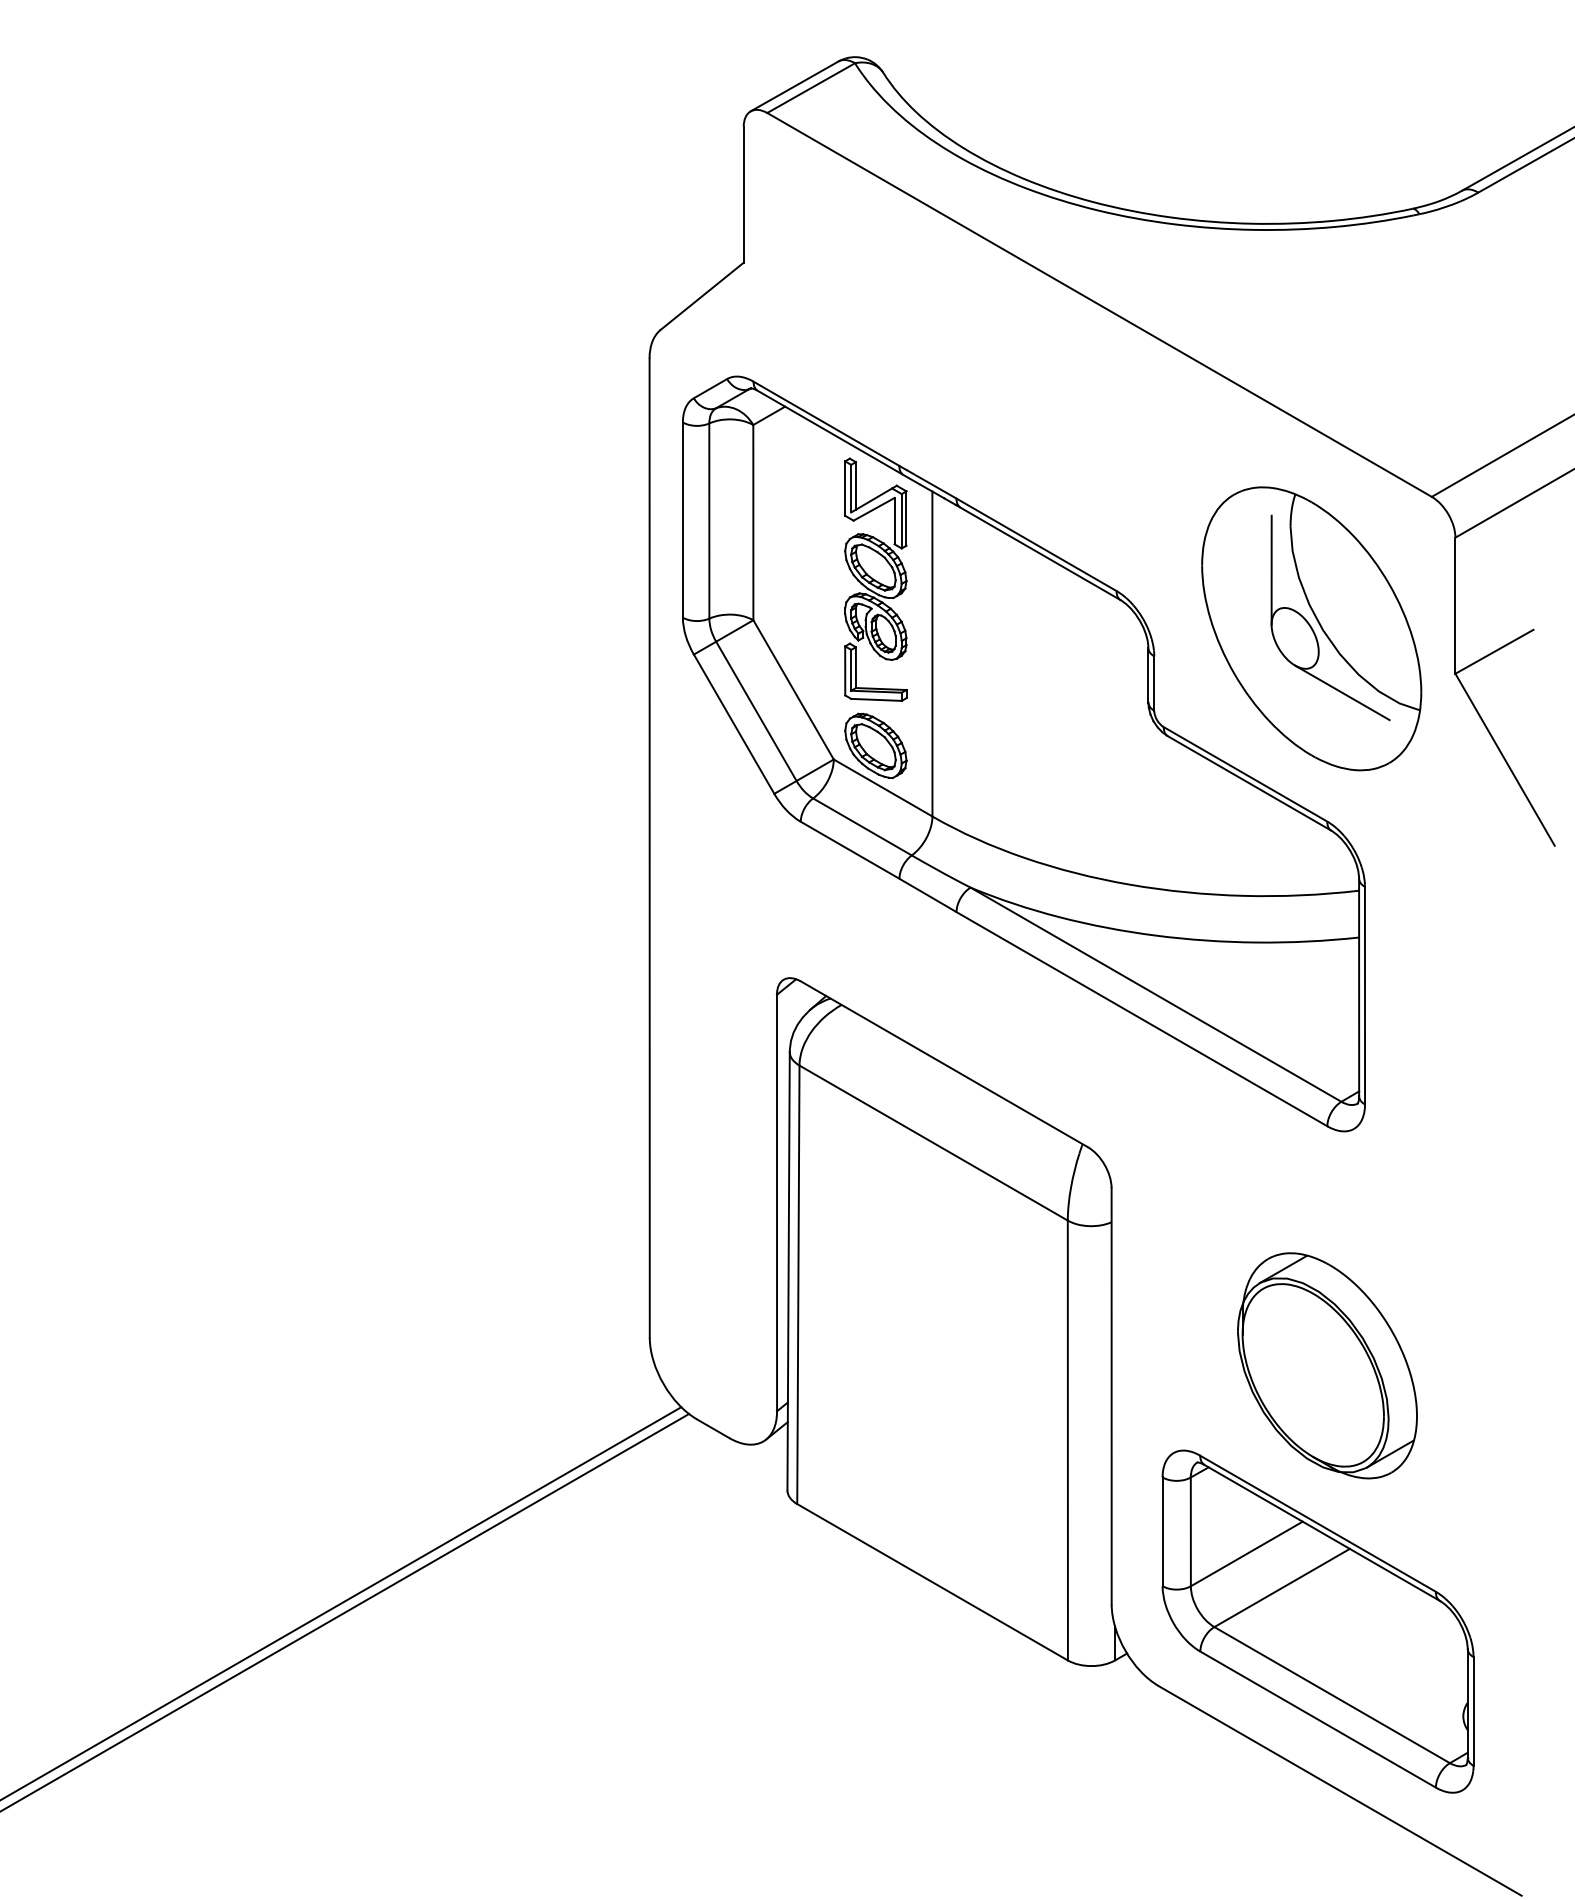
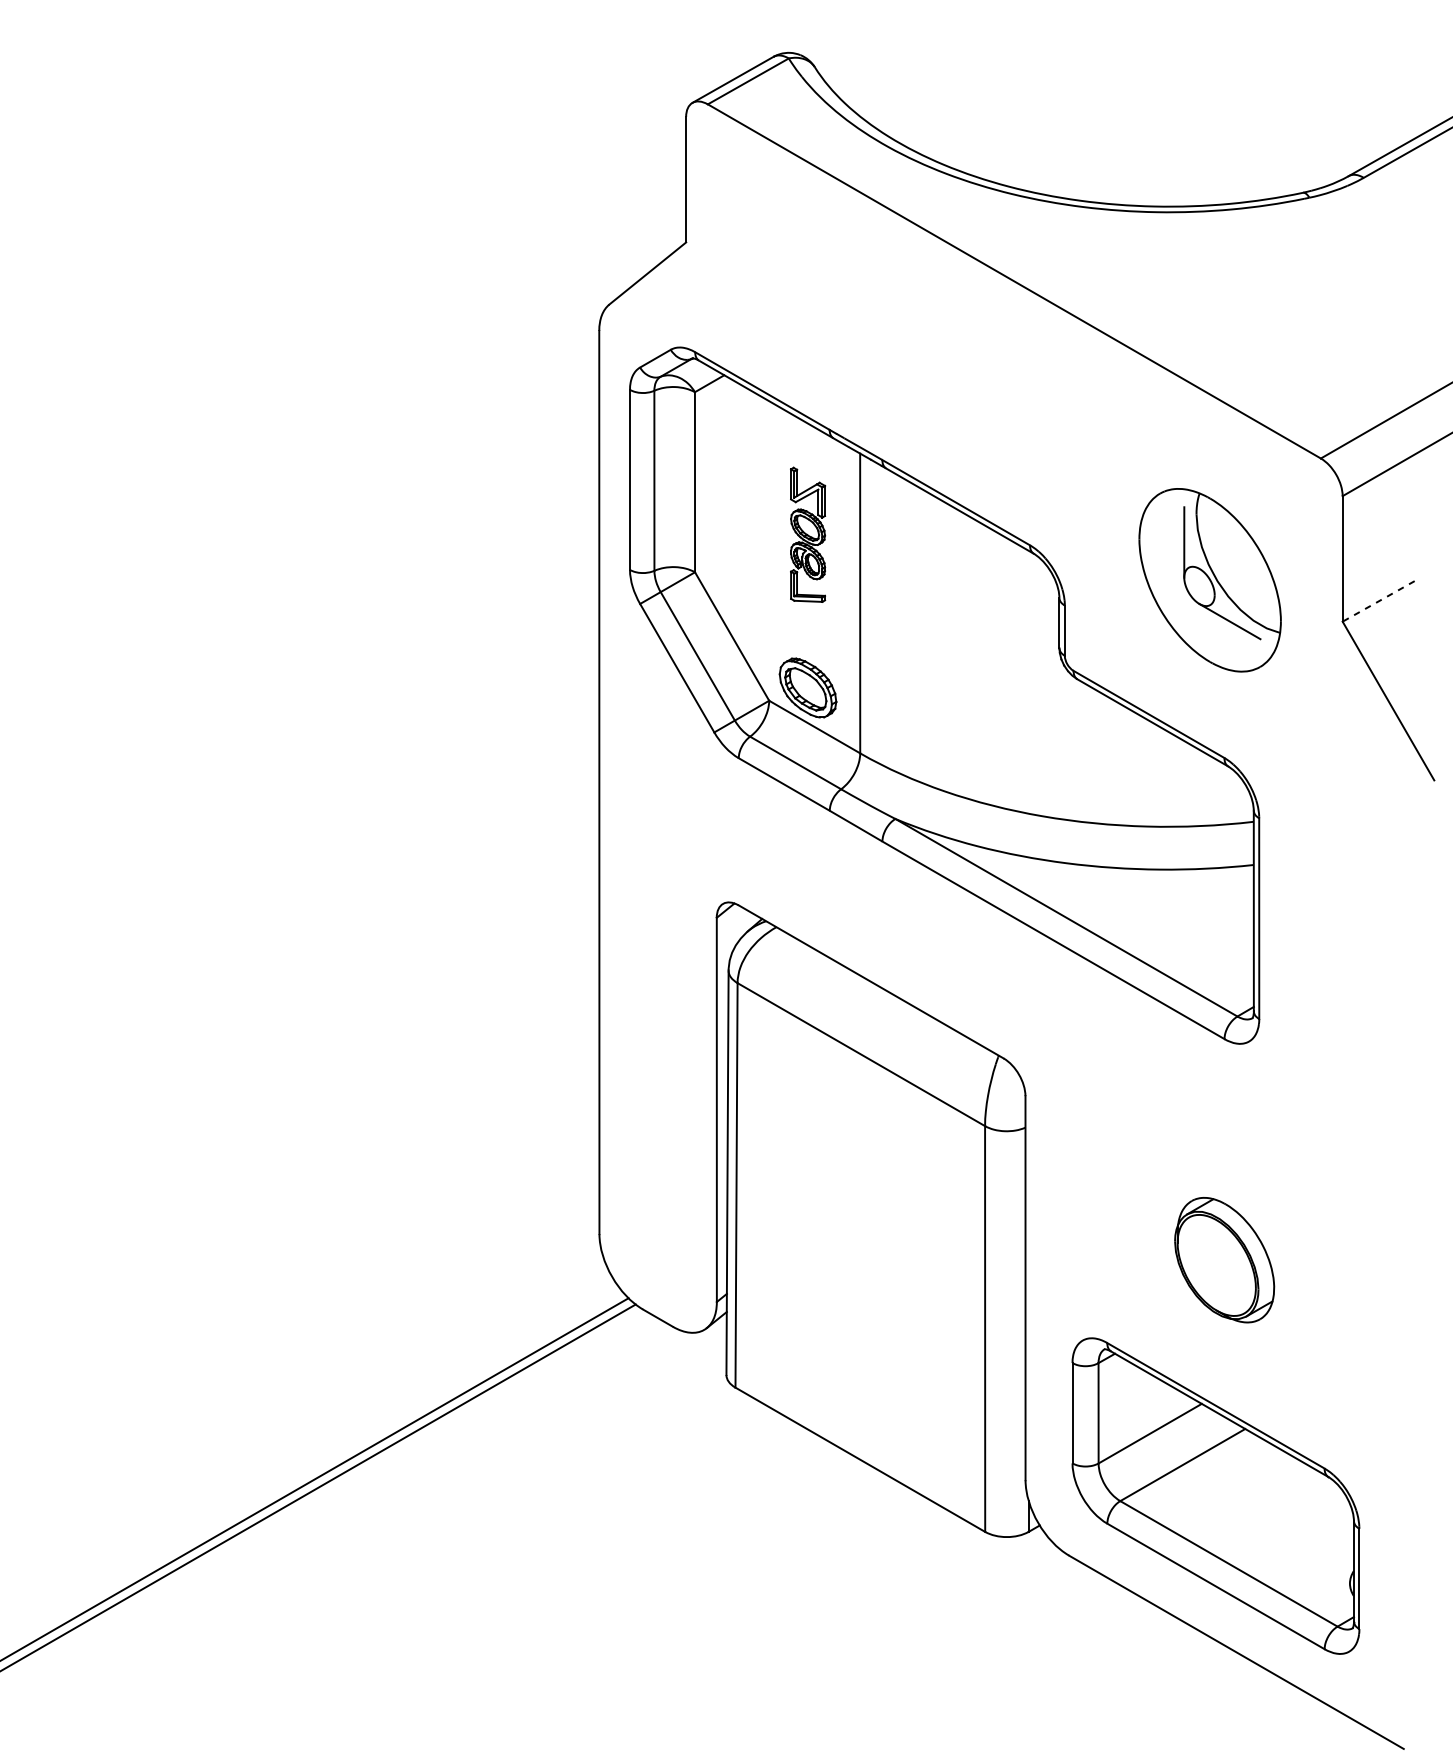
part: (875, 579) -> (807, 534), size x0.6
part: (1311, 628) -> (1209, 579), size x0.7
line: (1494, 651) -> (1378, 601), solid -> dashed
part: (1327, 1365) -> (1224, 1259), size x0.6

